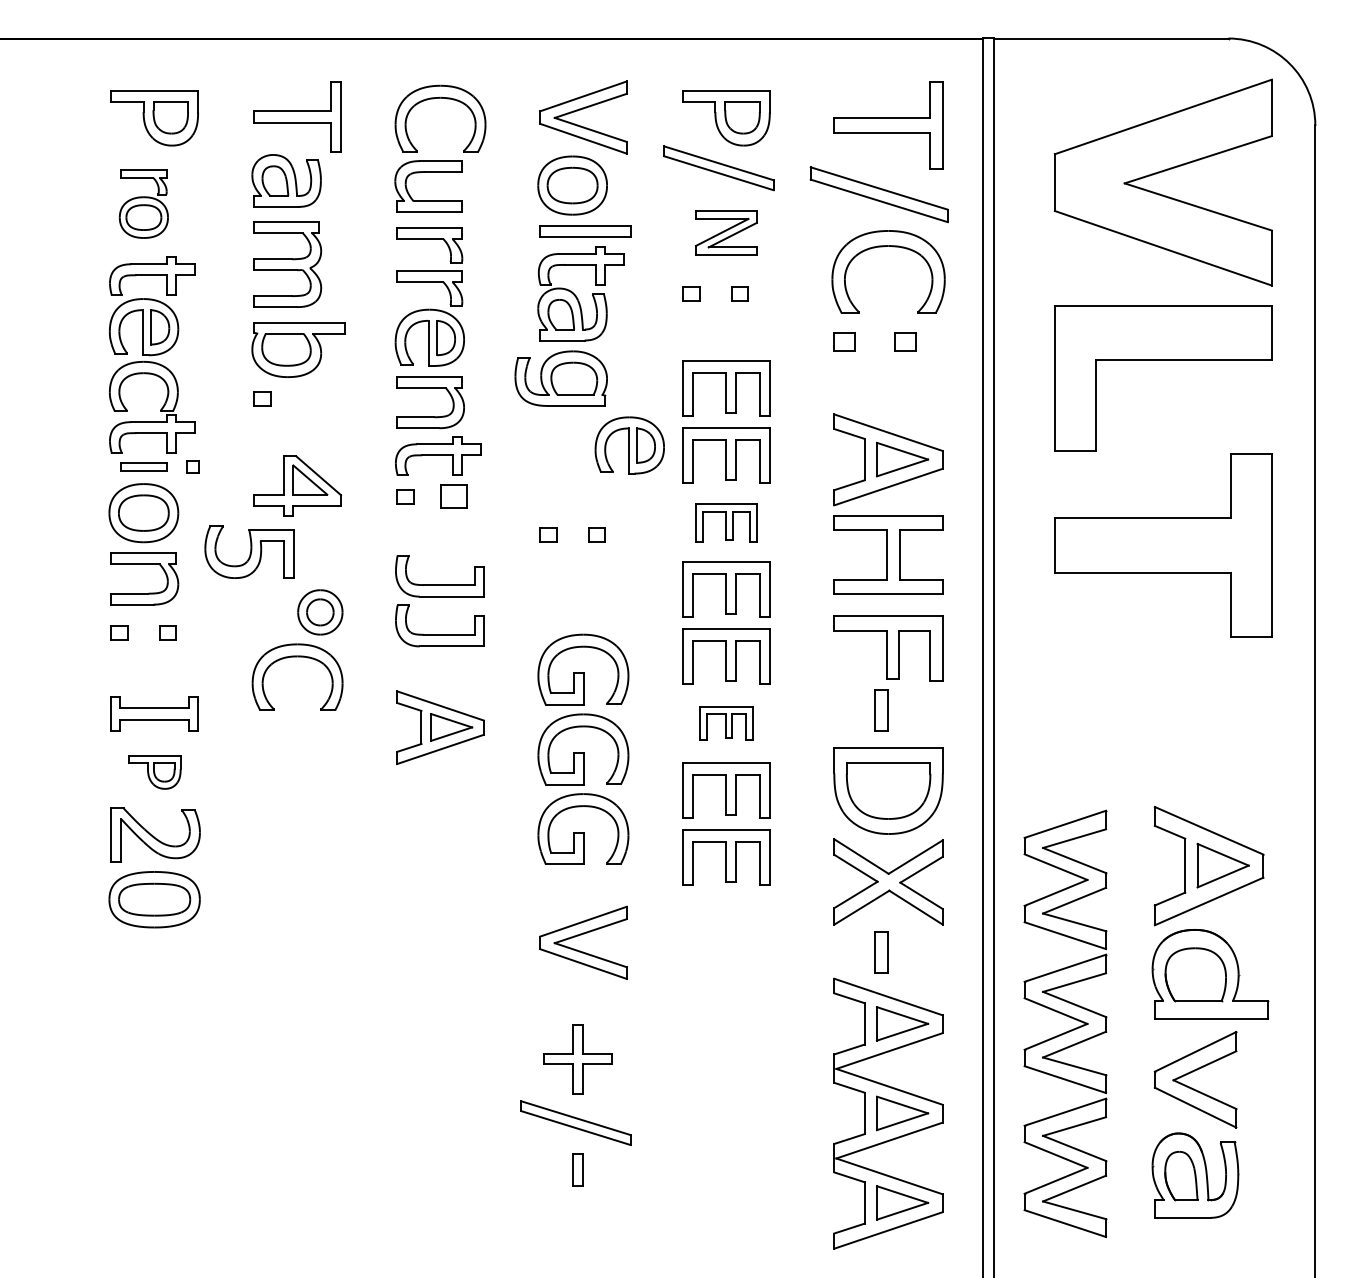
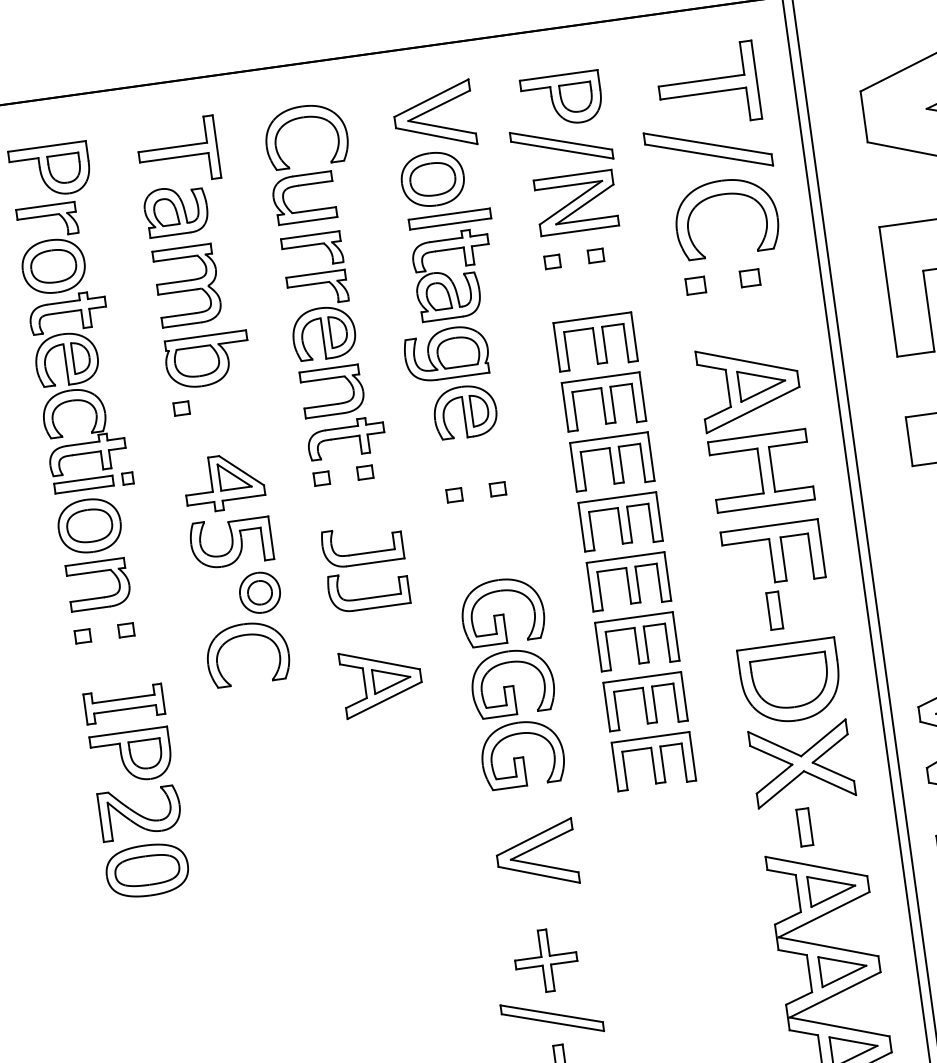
part: (143, 204) -> (51, 249), size x1.43
part: (726, 232) -> (576, 202), size x1.43
part: (629, 445) -> (465, 412), moved
part: (143, 467) -> (83, 485), size x1.43
part: (453, 496) -> (364, 472), size x0.62
part: (726, 522) -> (612, 461), size x1.43
part: (249, 551) -> (231, 541), moved
part: (726, 723) -> (637, 641), size x1.67
part: (154, 772) -> (131, 756), size x1.67

